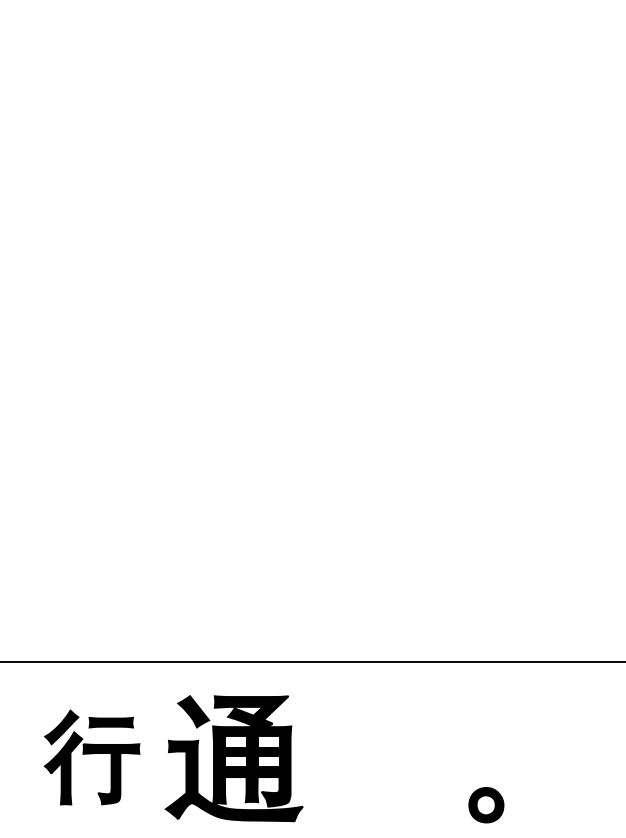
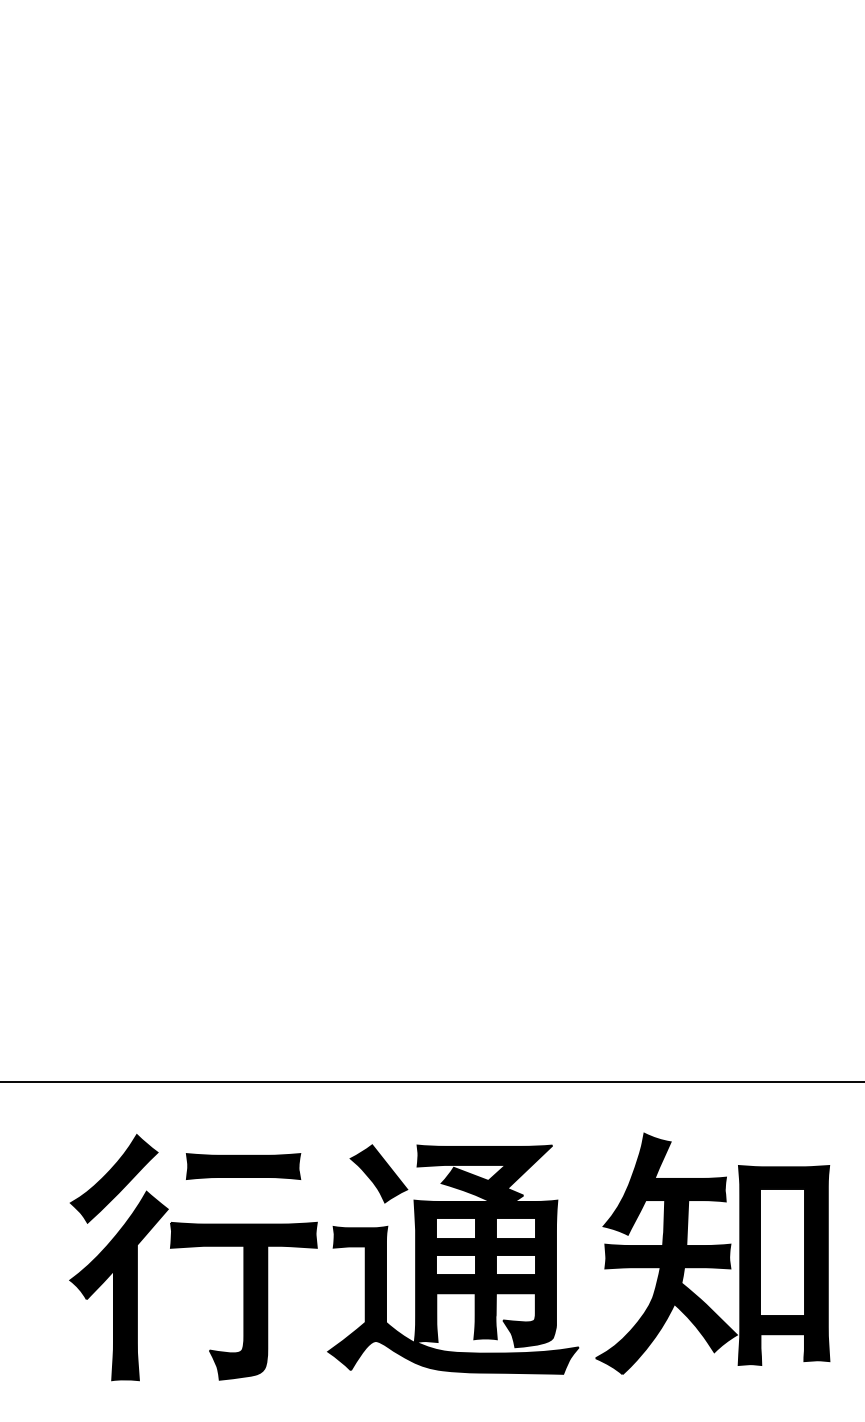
part: (376, 754) -> (713, 1251), added
part: (91, 757) -> (192, 1257), size x1.43

